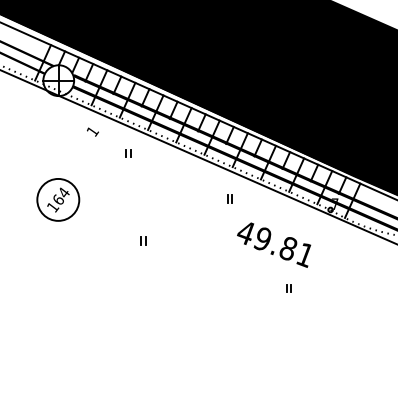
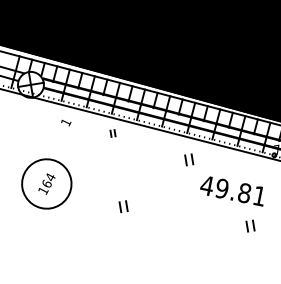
part: (128, 153) -> (112, 133), moved
part: (229, 198) -> (188, 159), size x1.6
circle: (58, 199) -> (46, 183), size x1.4
part: (143, 240) -> (123, 206), size x1.6
part: (288, 288) -> (250, 226), size x1.6

